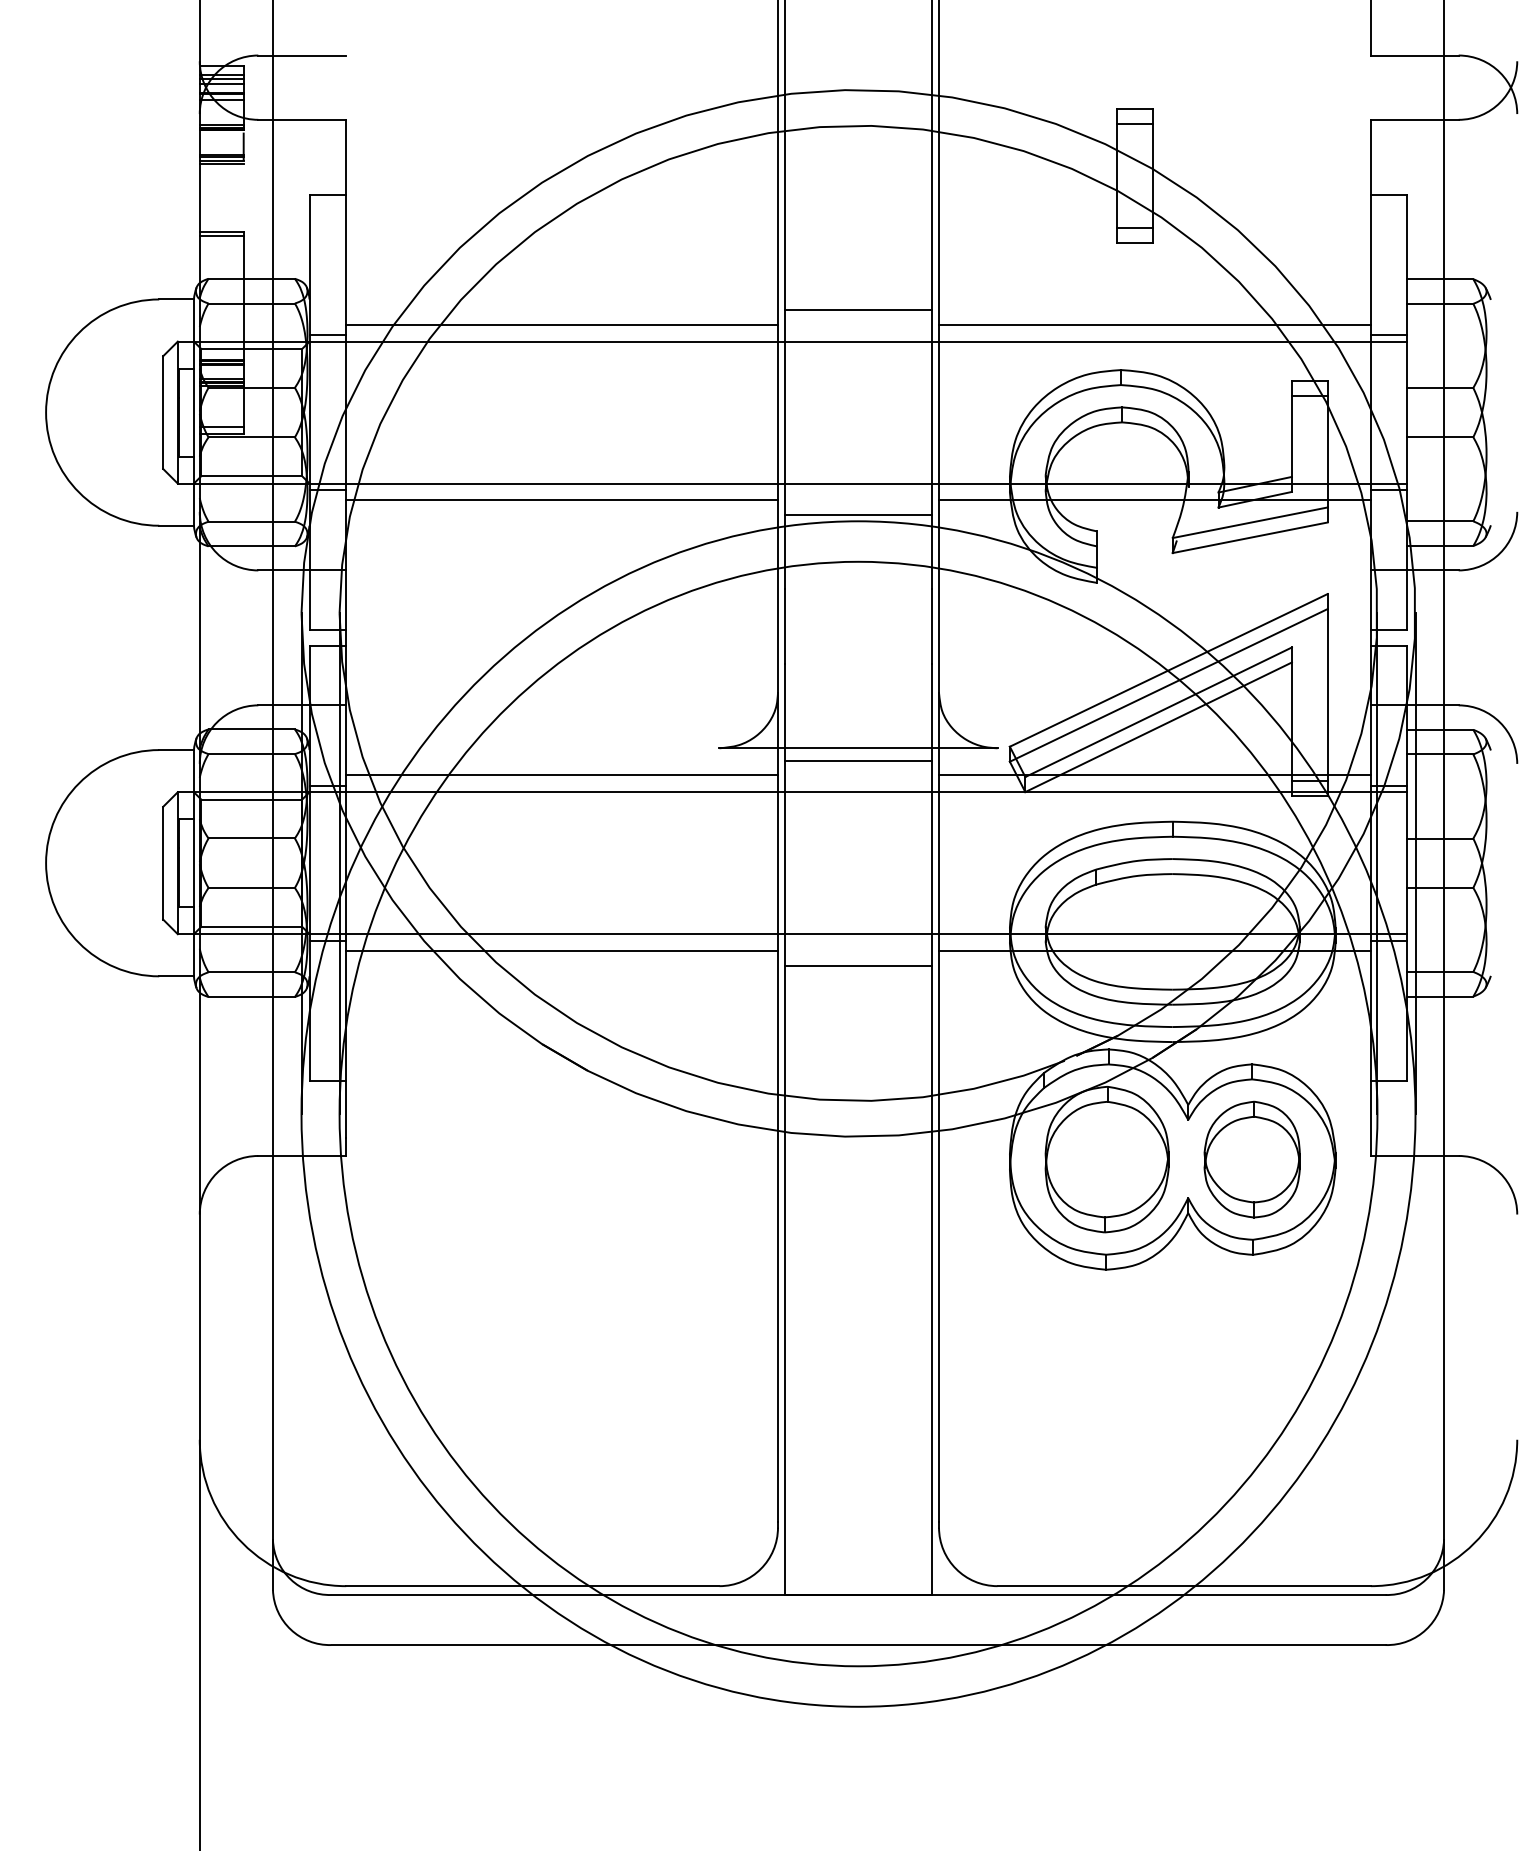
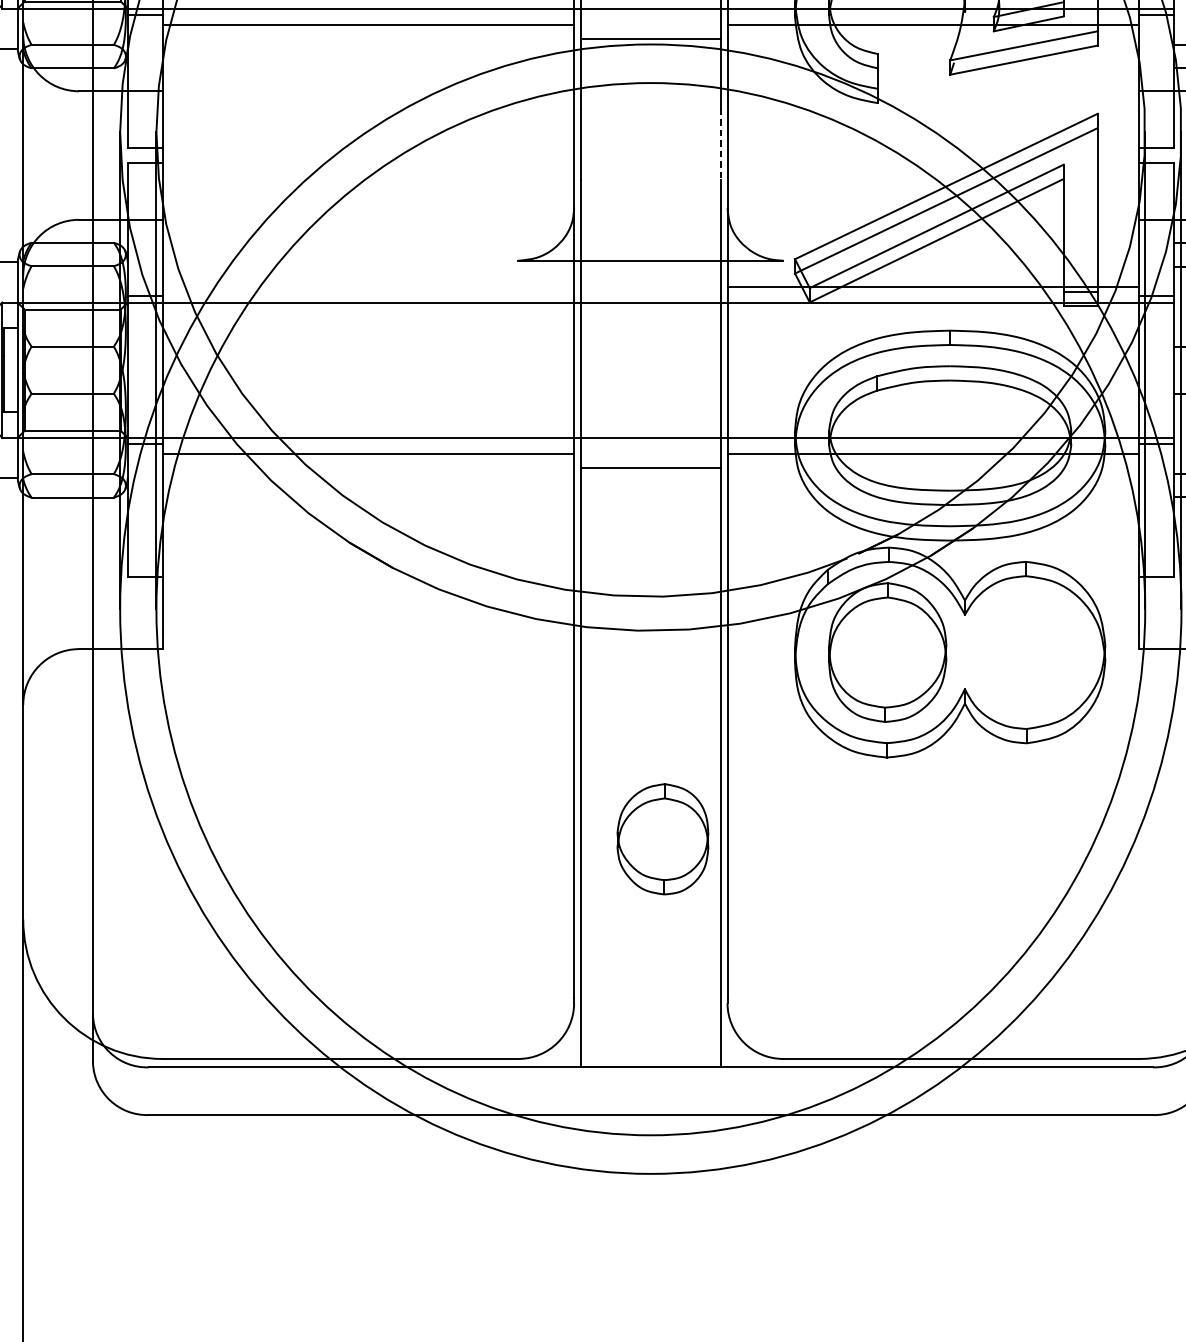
line: (931, 626) -> (720, 144), solid -> dashed
line: (858, 760) -> (650, 272), removed
line: (562, 775) -> (368, 286), removed
part: (1251, 1159) -> (662, 839), moved

